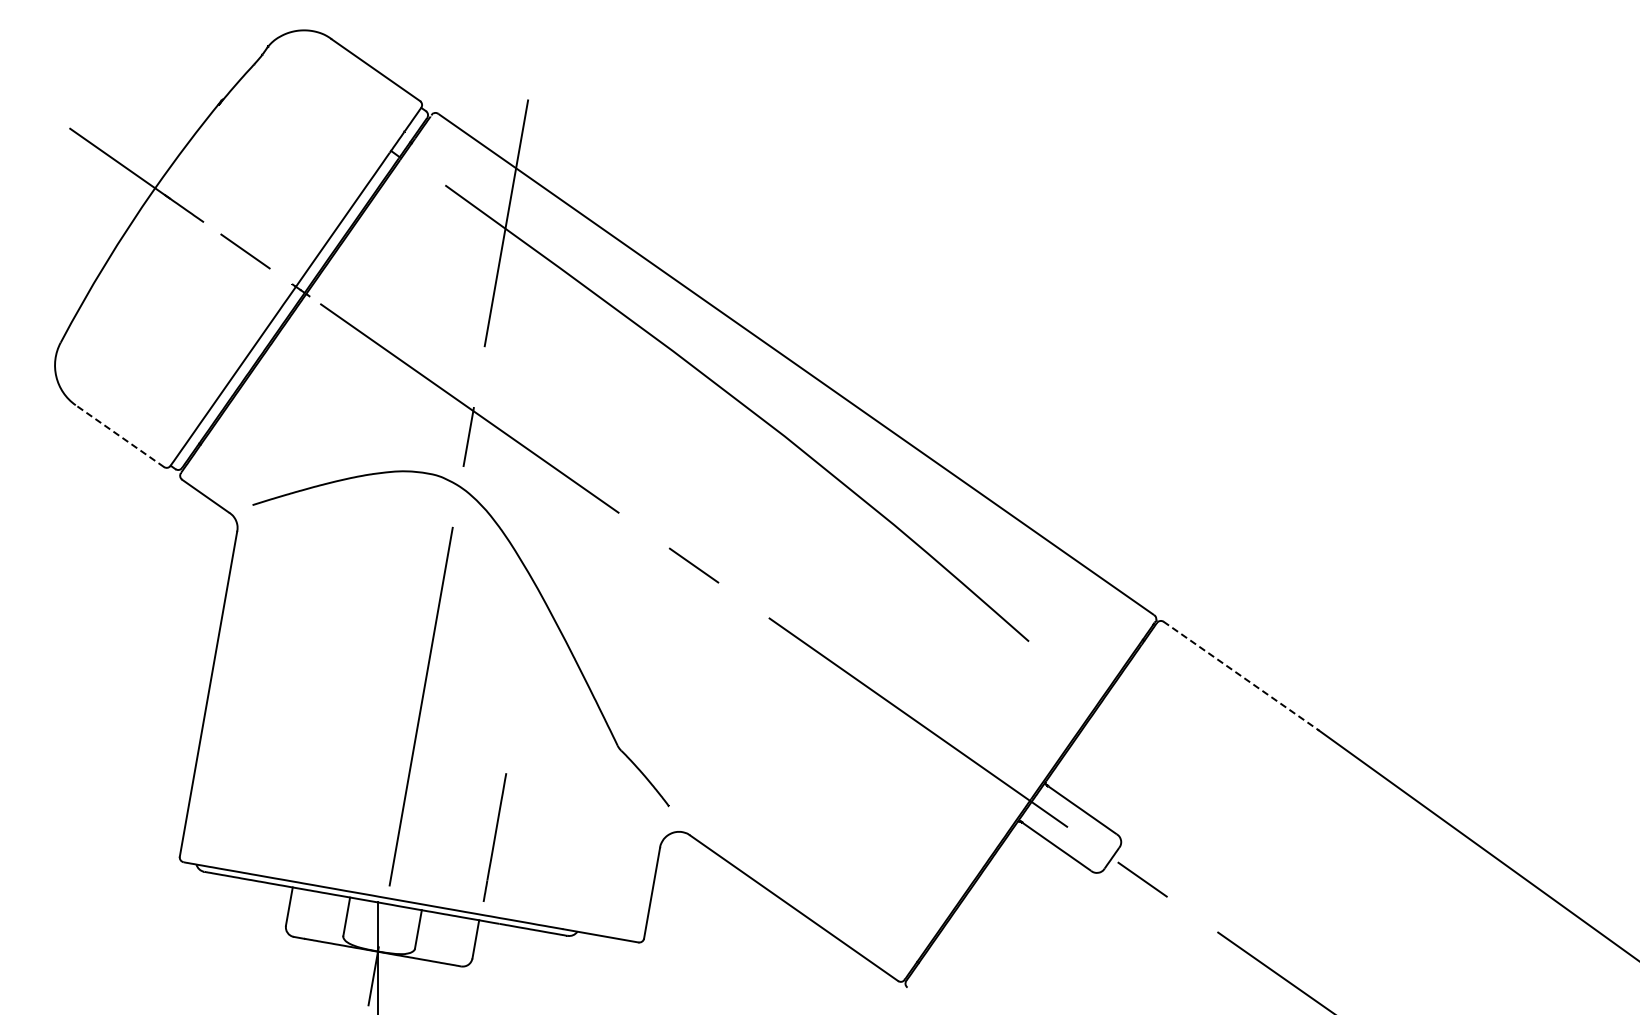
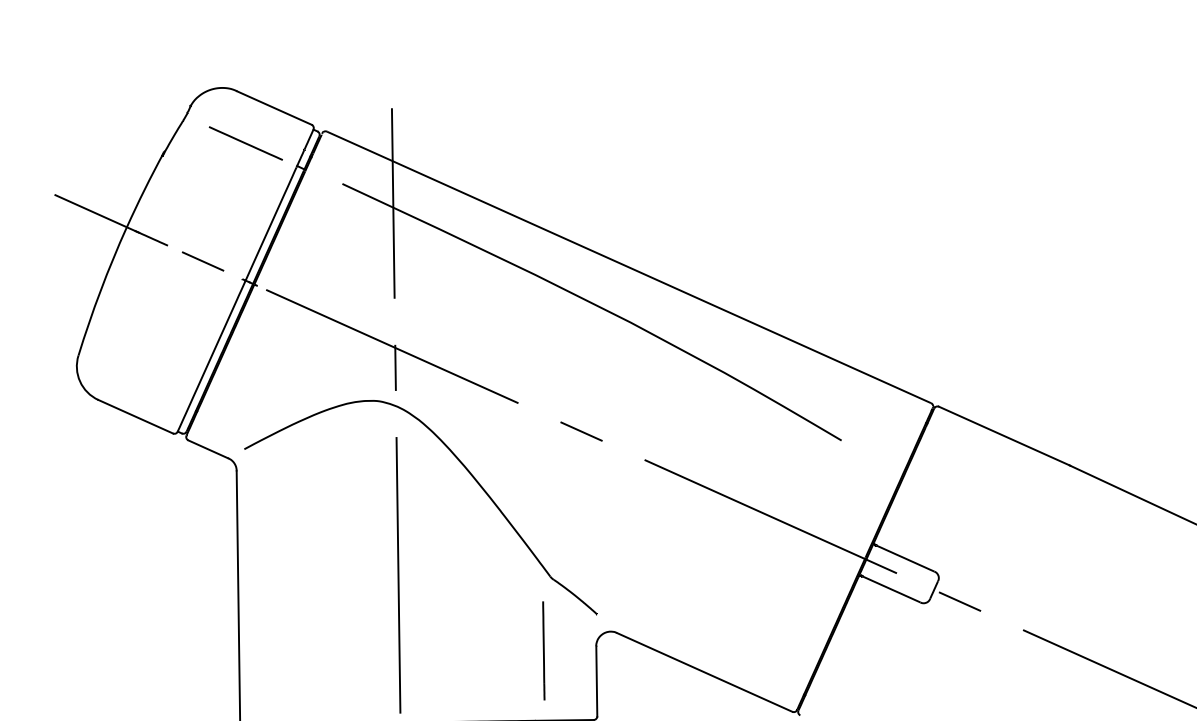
line: (330, 109) -> (246, 143), added
line: (119, 435) -> (135, 416), dashed -> solid
line: (1241, 676) -> (1004, 436), dashed -> solid
line: (494, 837) -> (543, 650), moved

